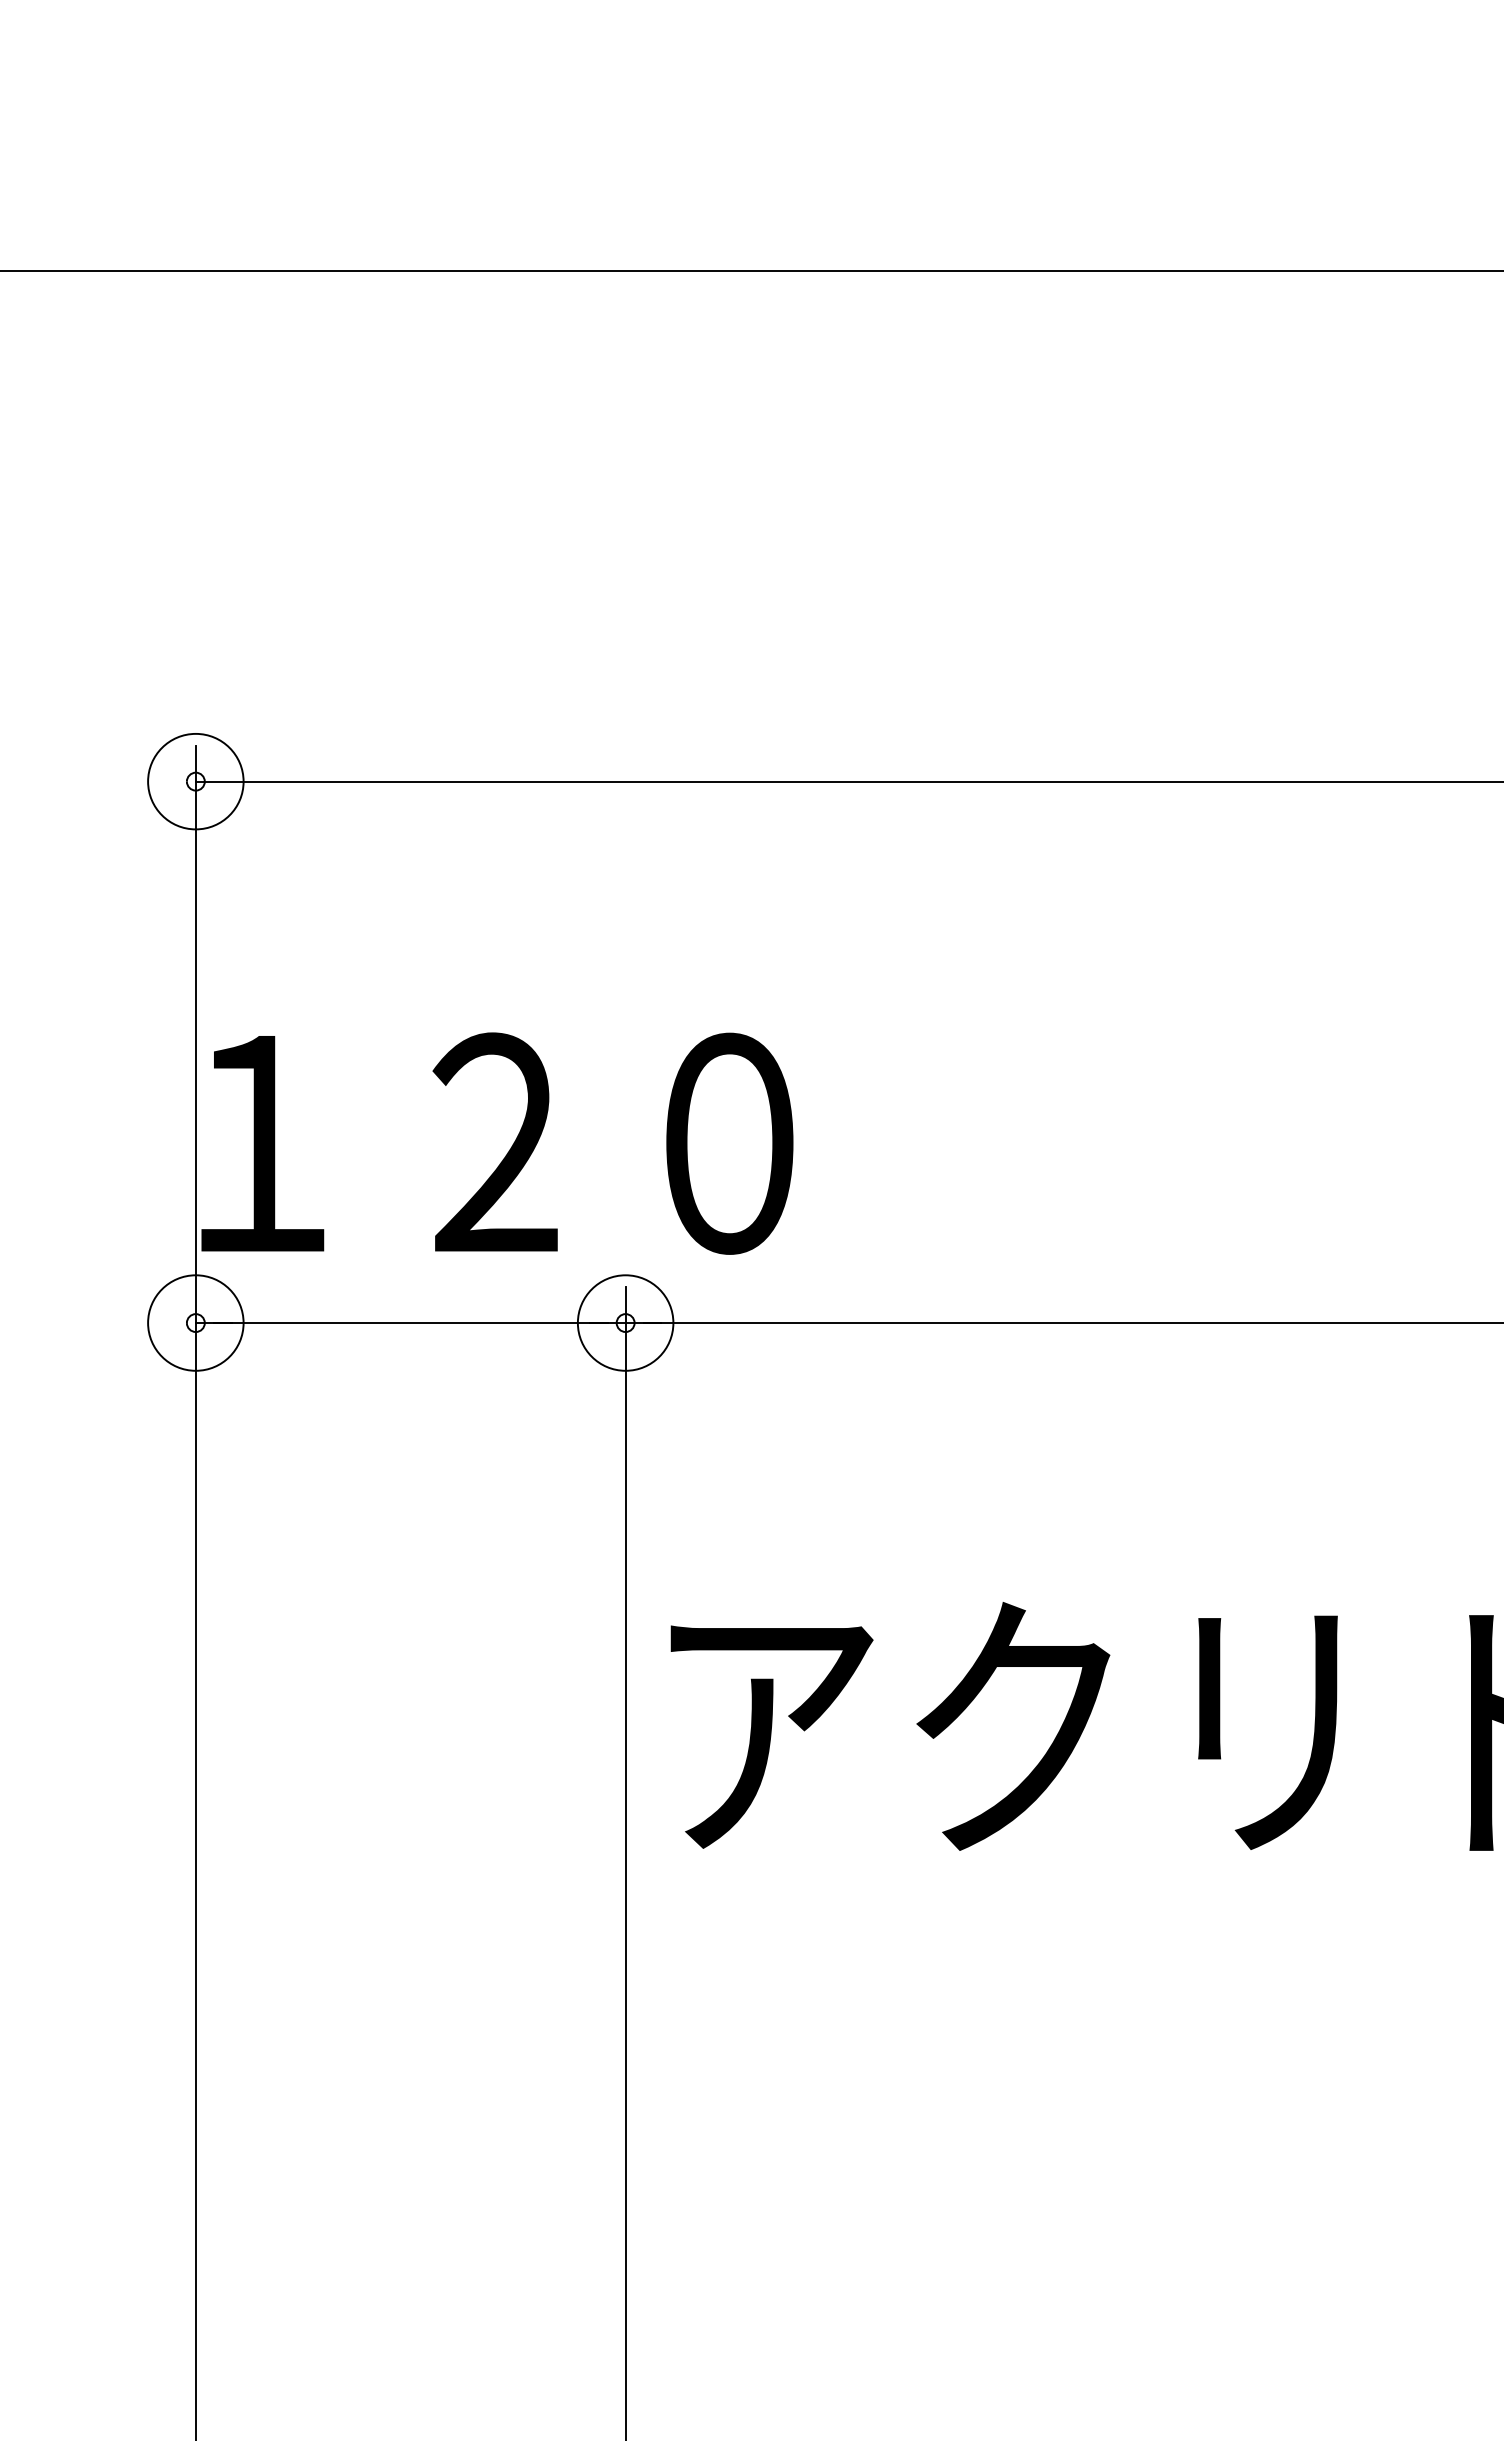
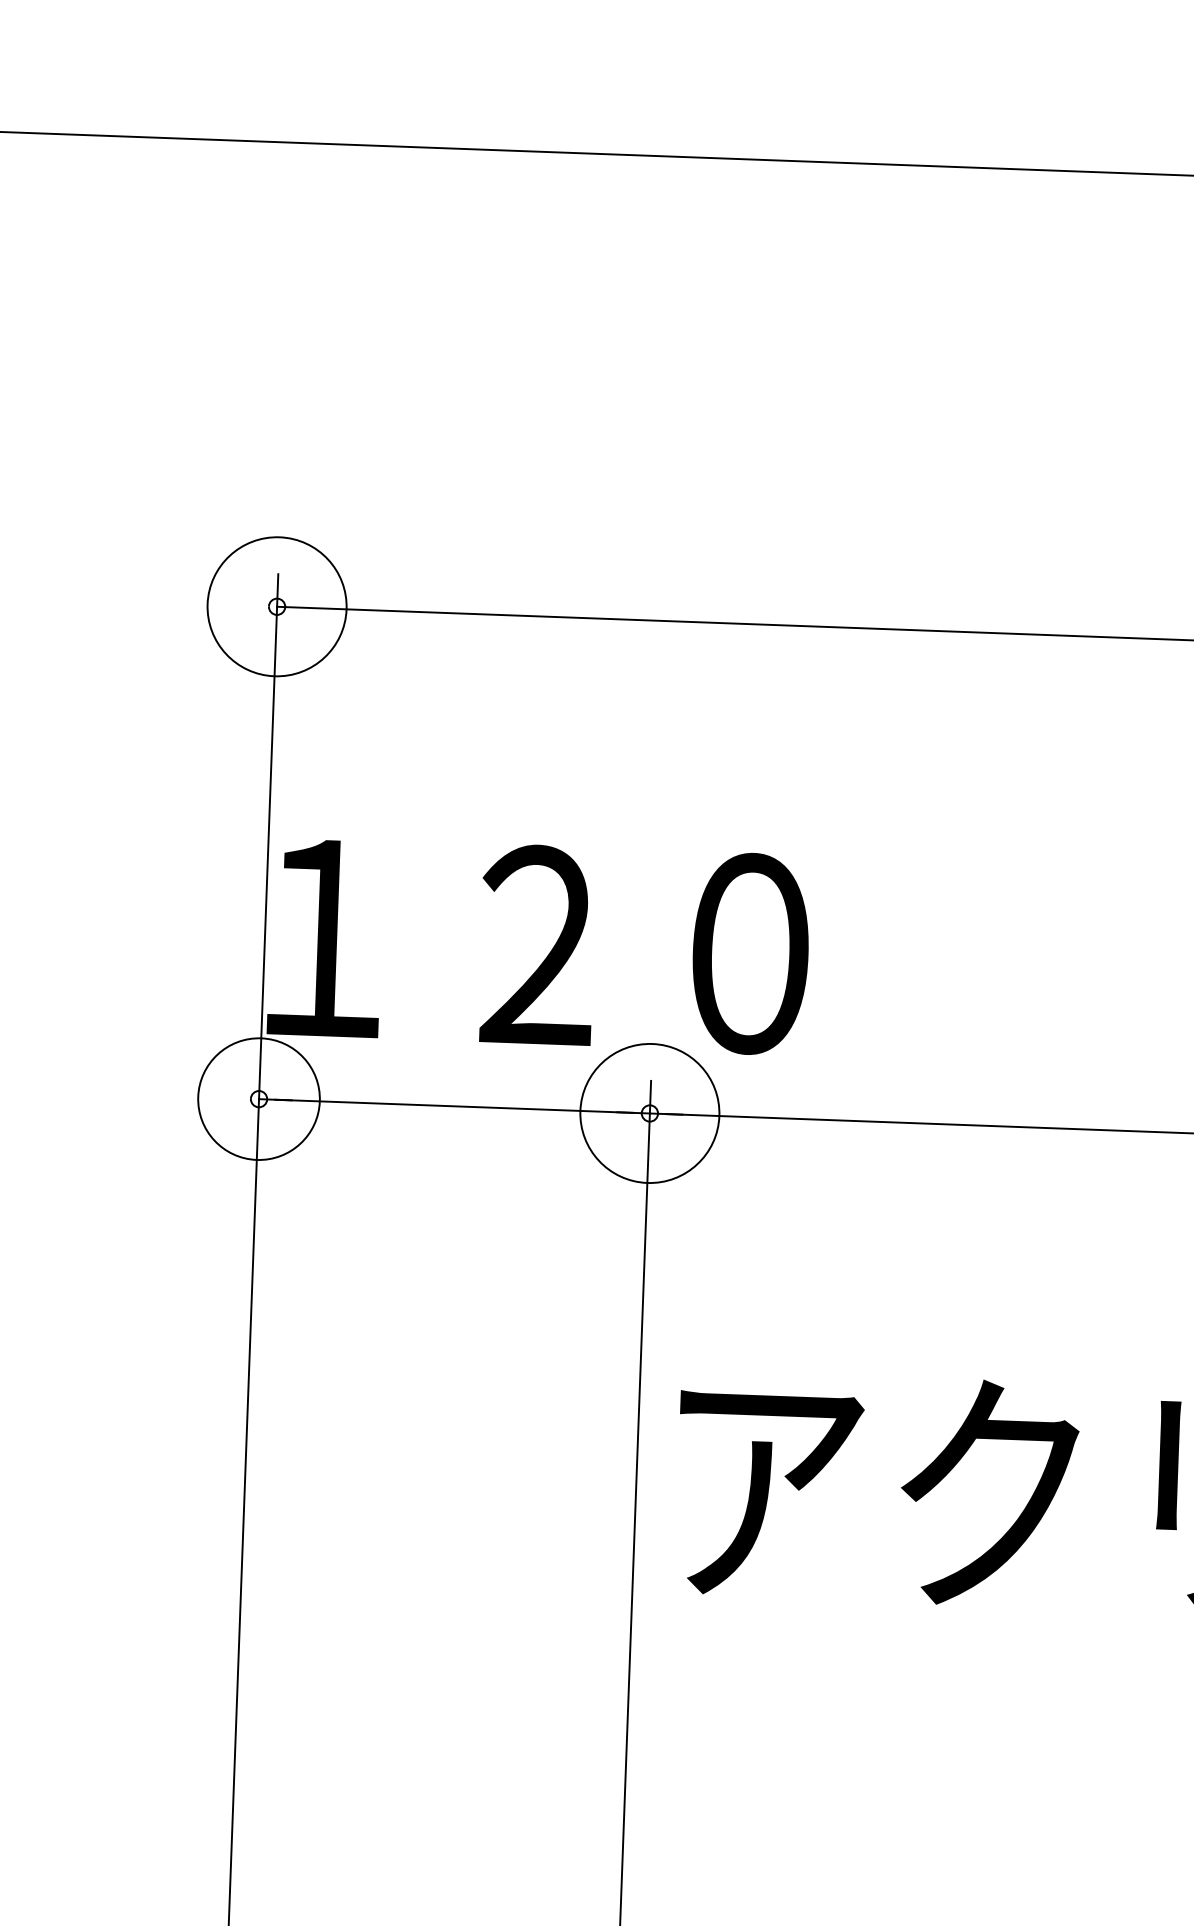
circle: (195, 781) -> (276, 606), size x1.6
circle: (195, 1322) -> (258, 1098), size x1.4
circle: (625, 1322) -> (649, 1112), size x1.6

